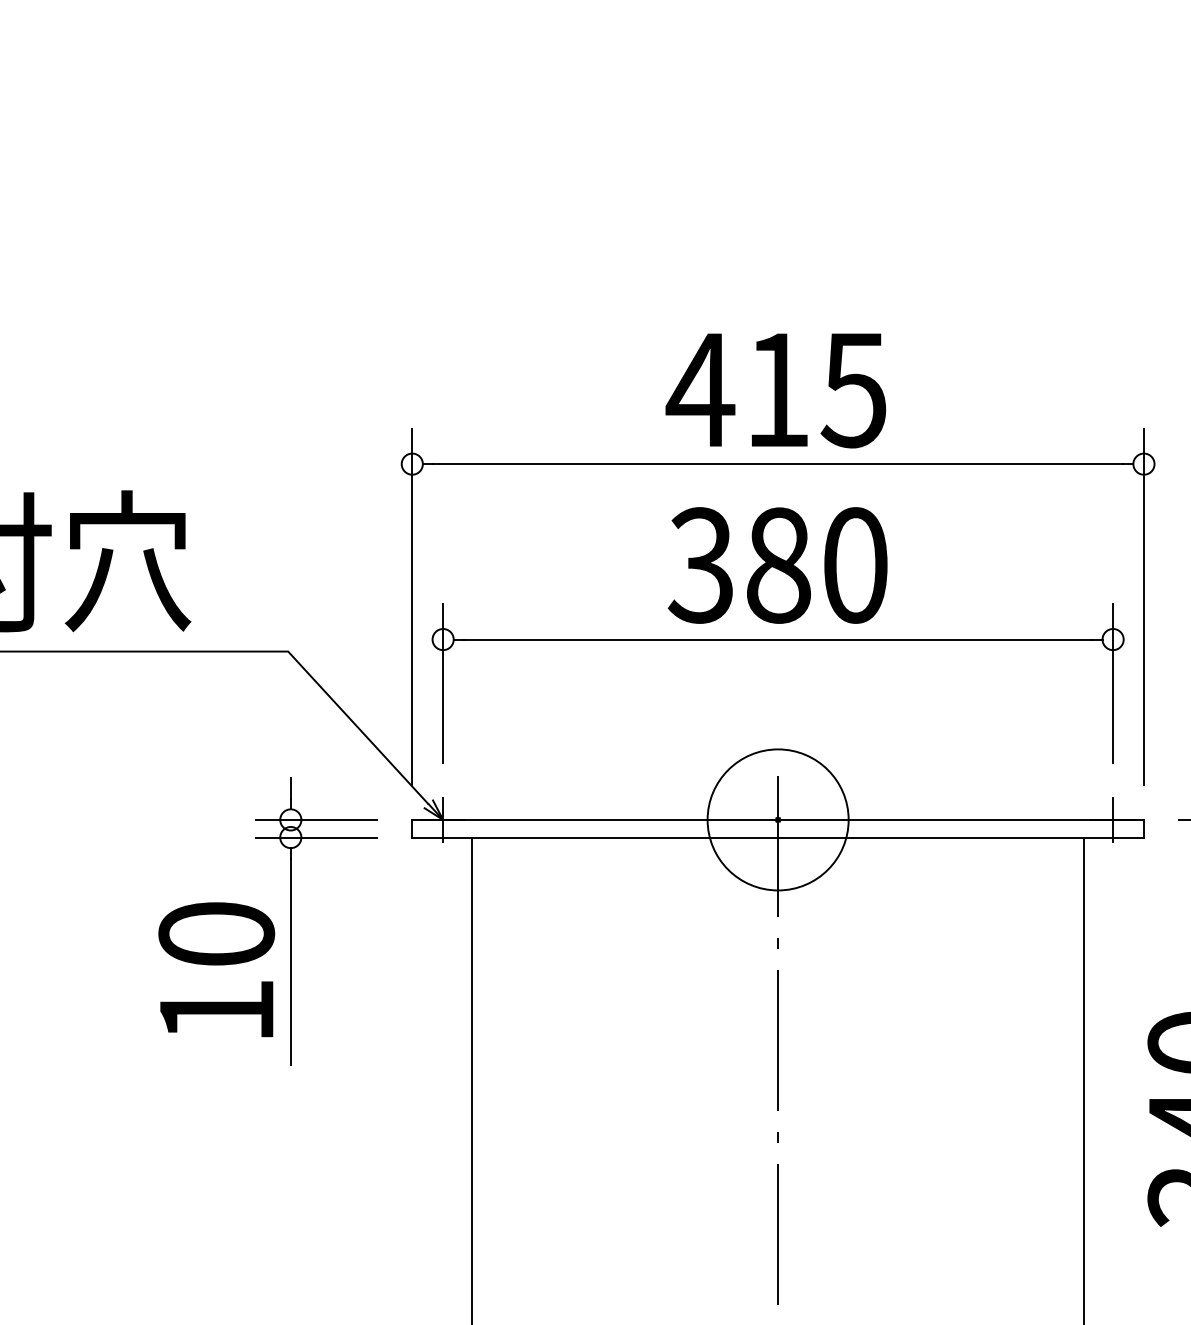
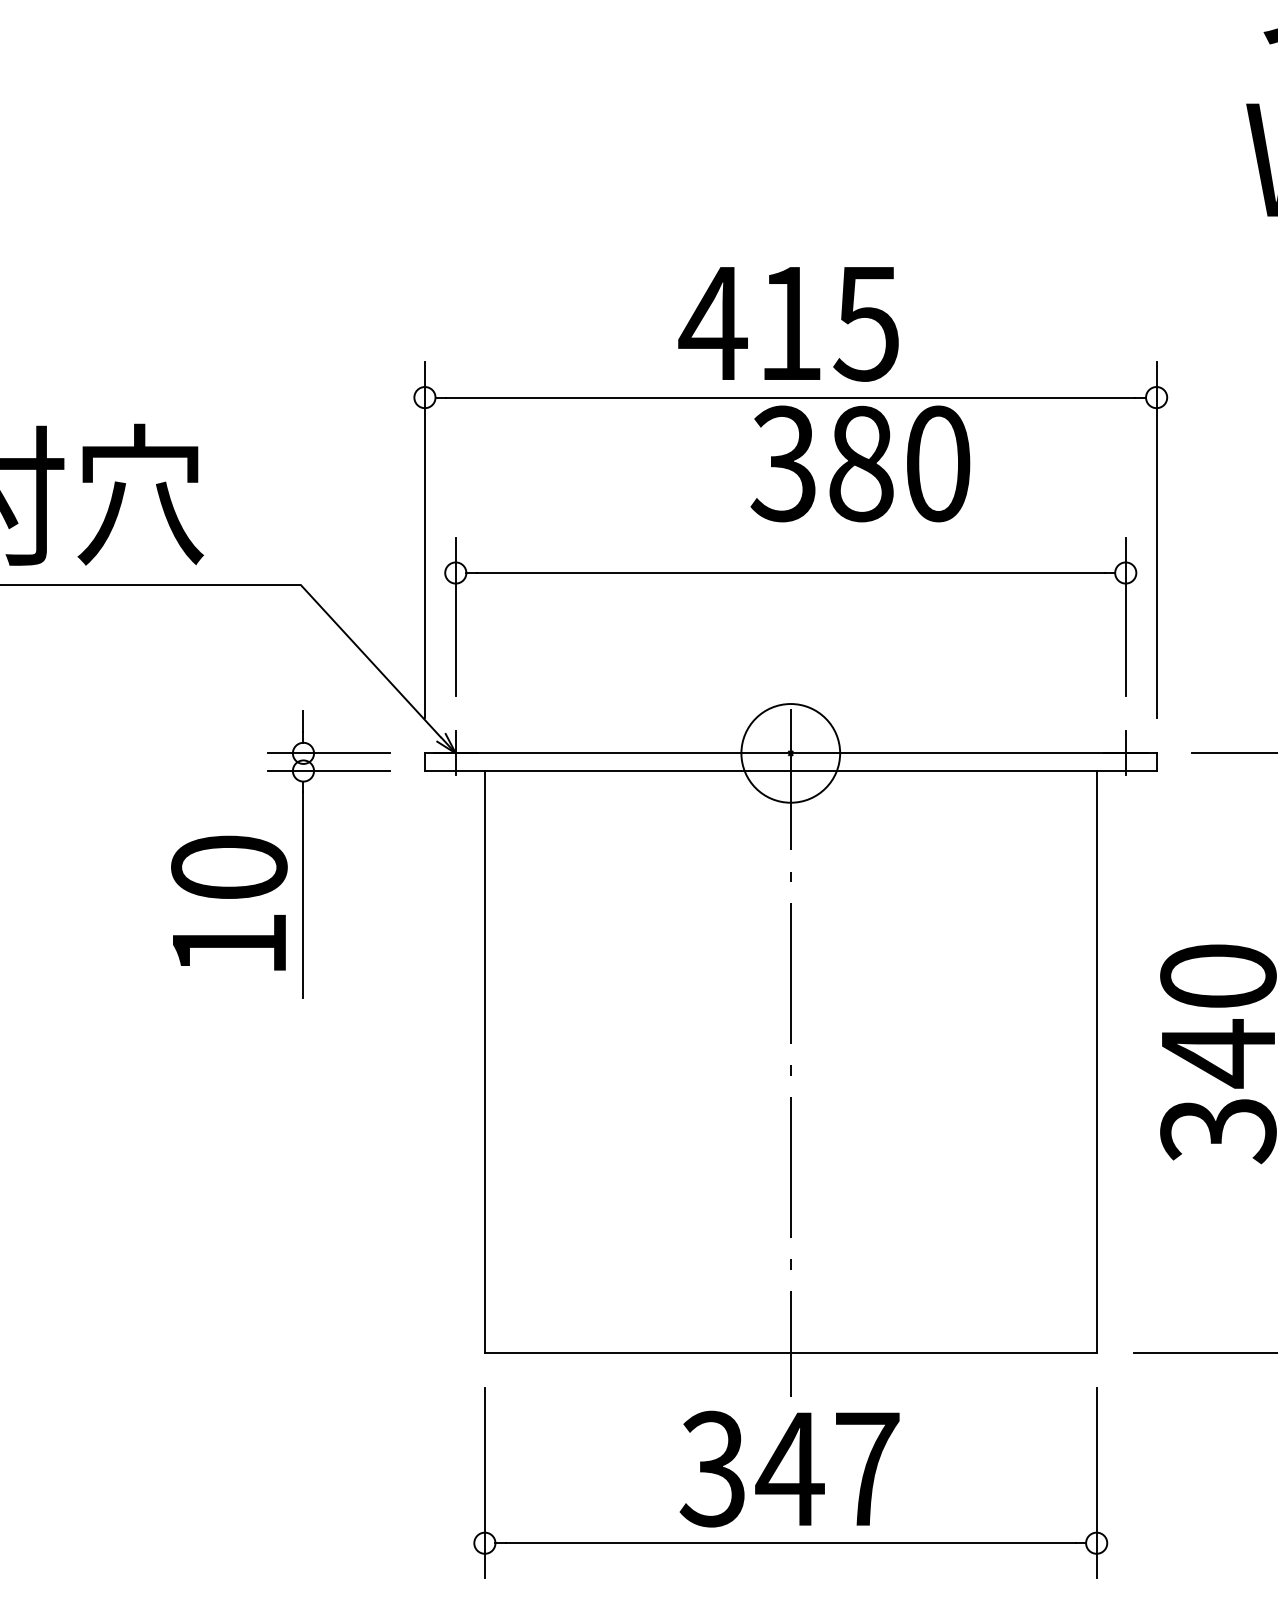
text: (777, 565) -> (860, 463), moved
circle: (777, 819) -> (790, 752), size x0.7

